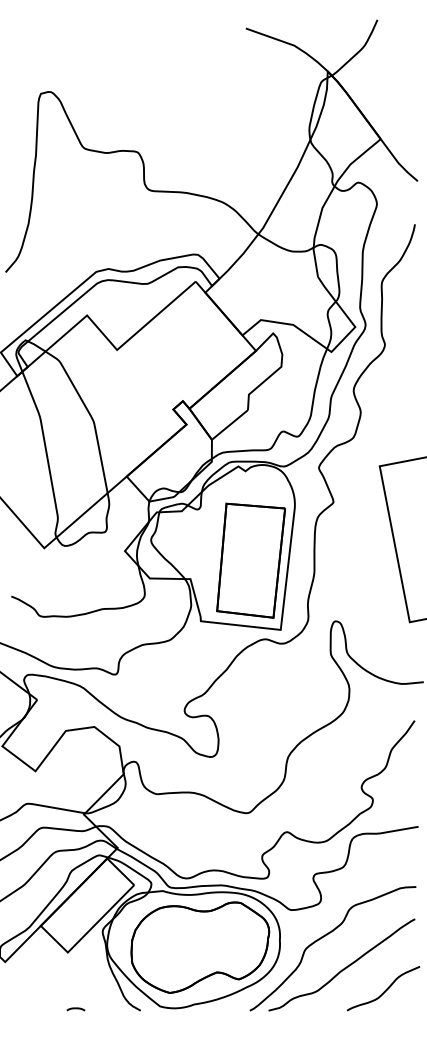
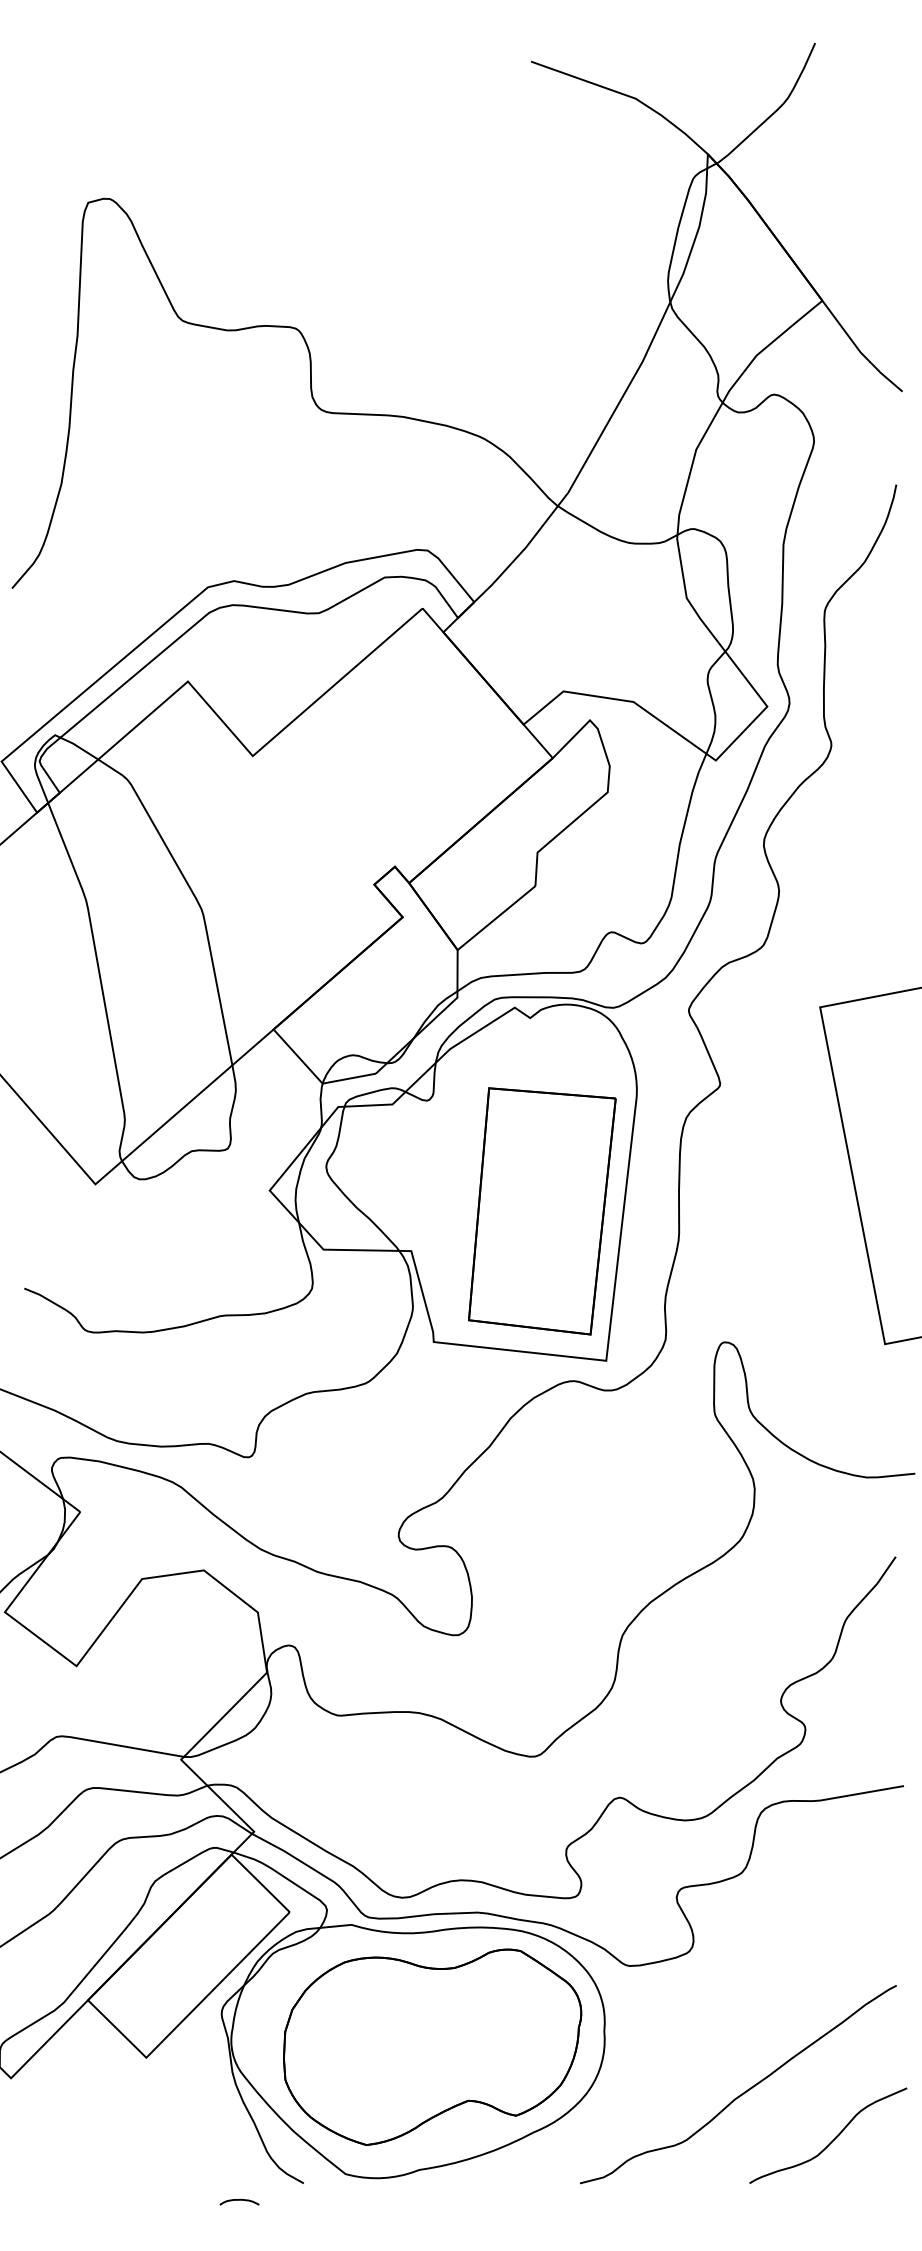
curve: (324, 937) -> (700, 2025), removed
curve: (75, 1009) -> (238, 2202), moved

